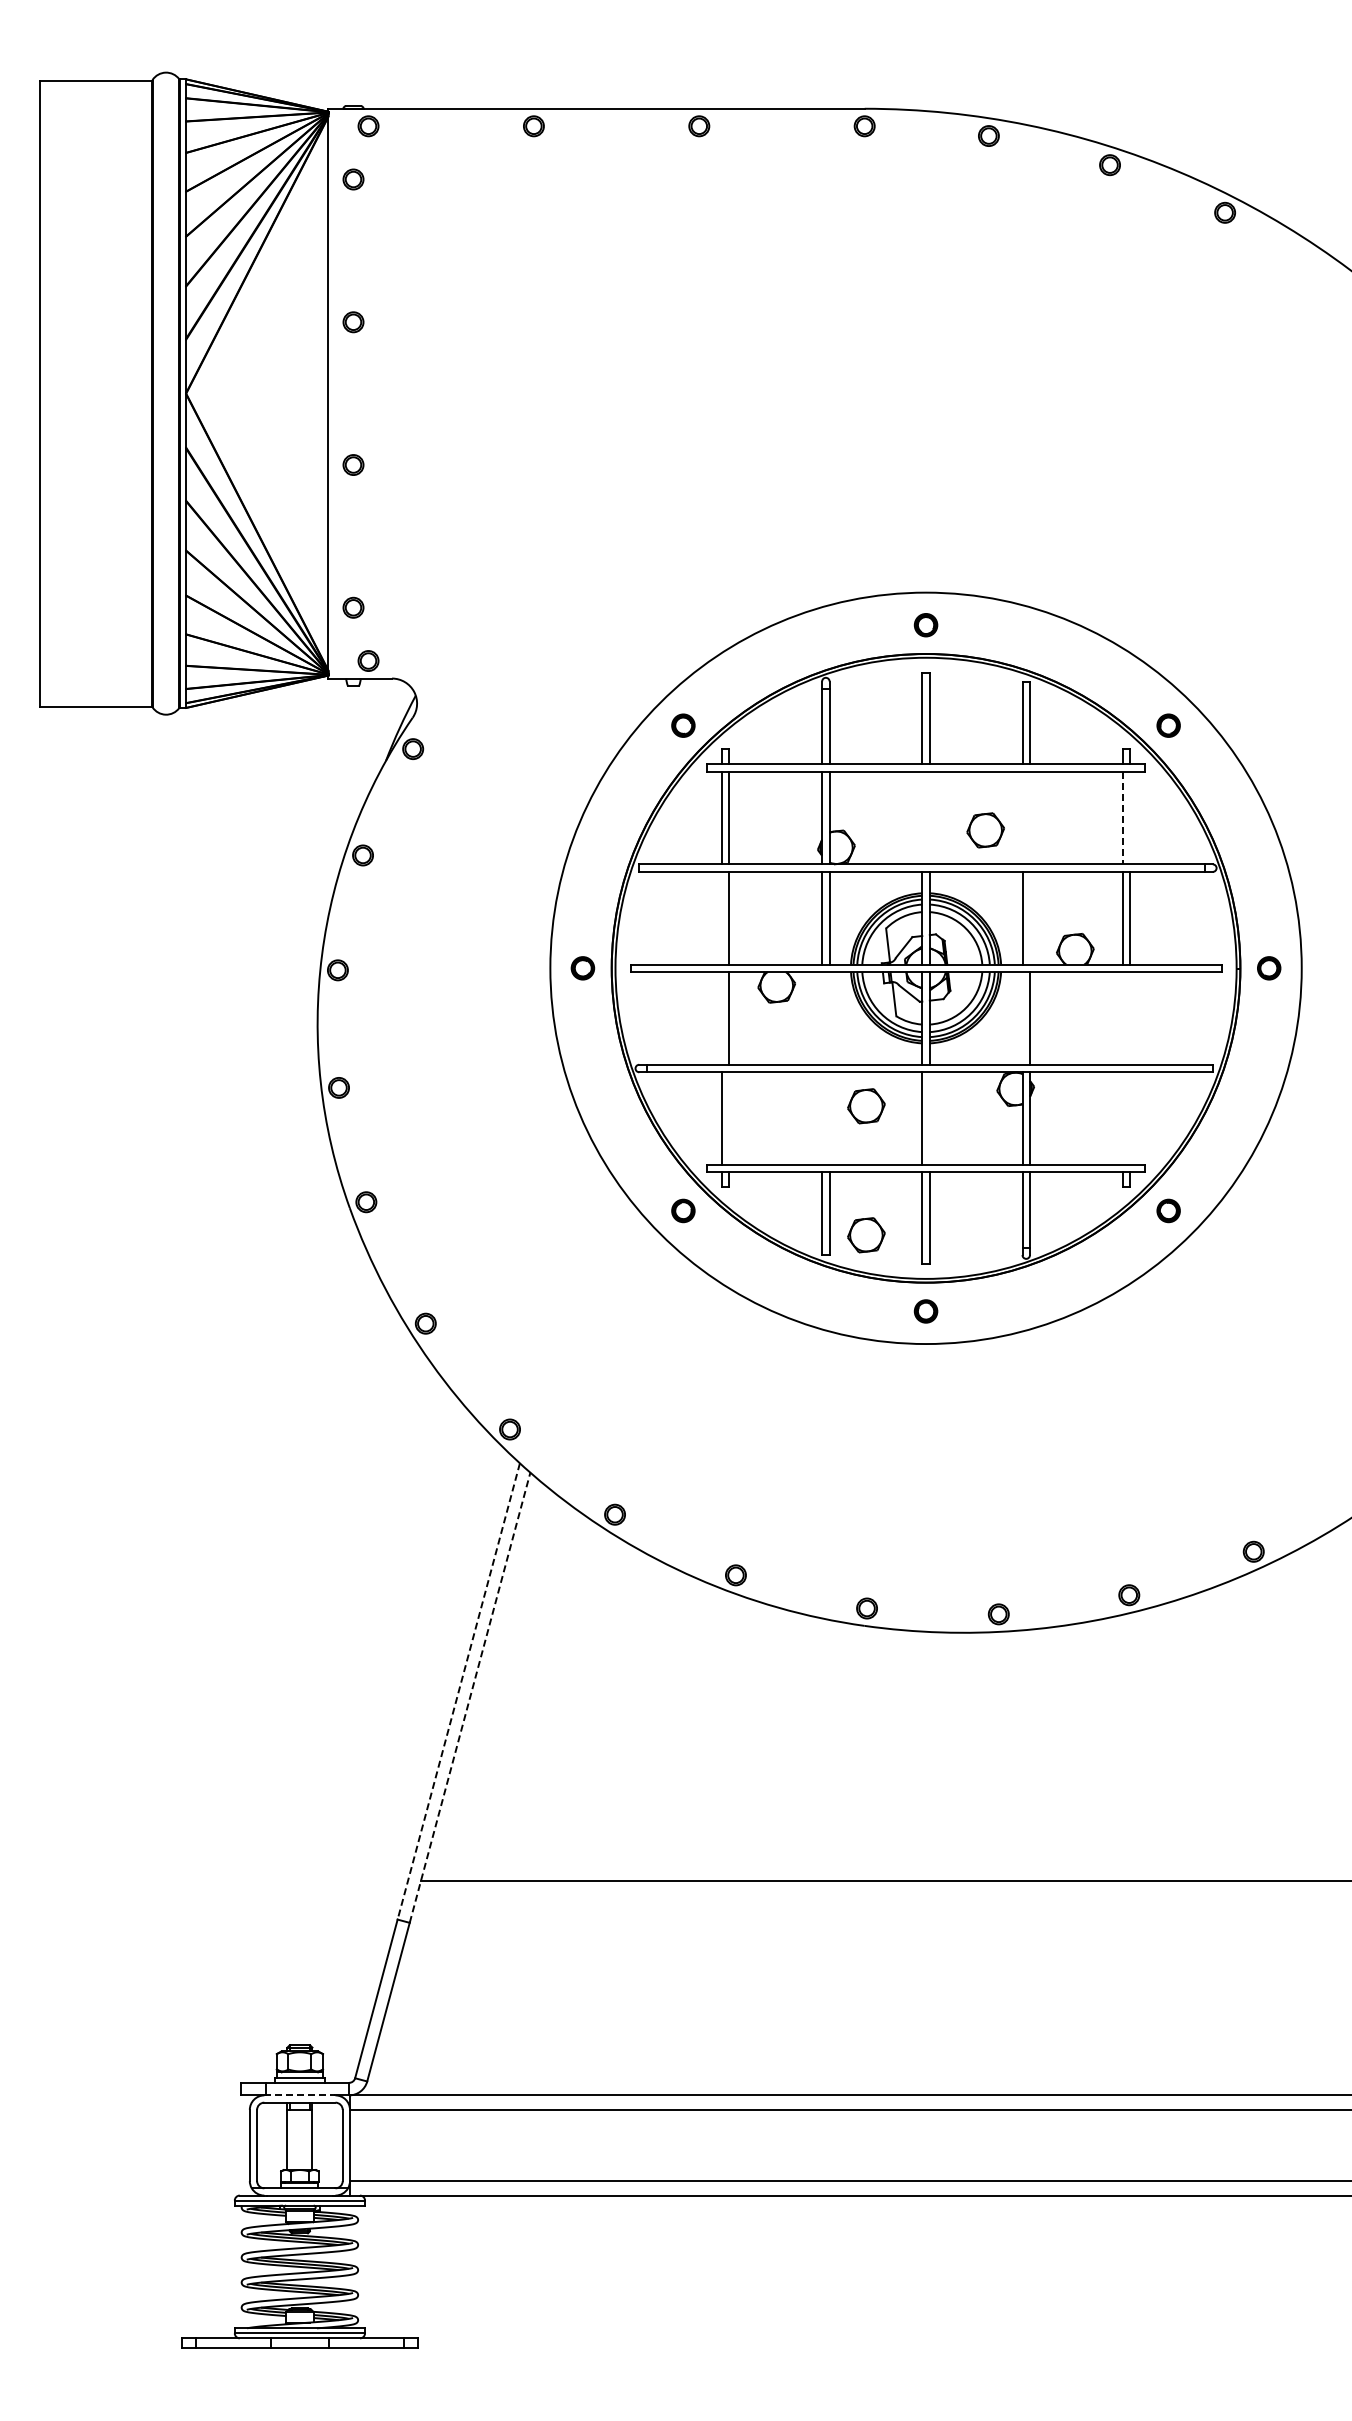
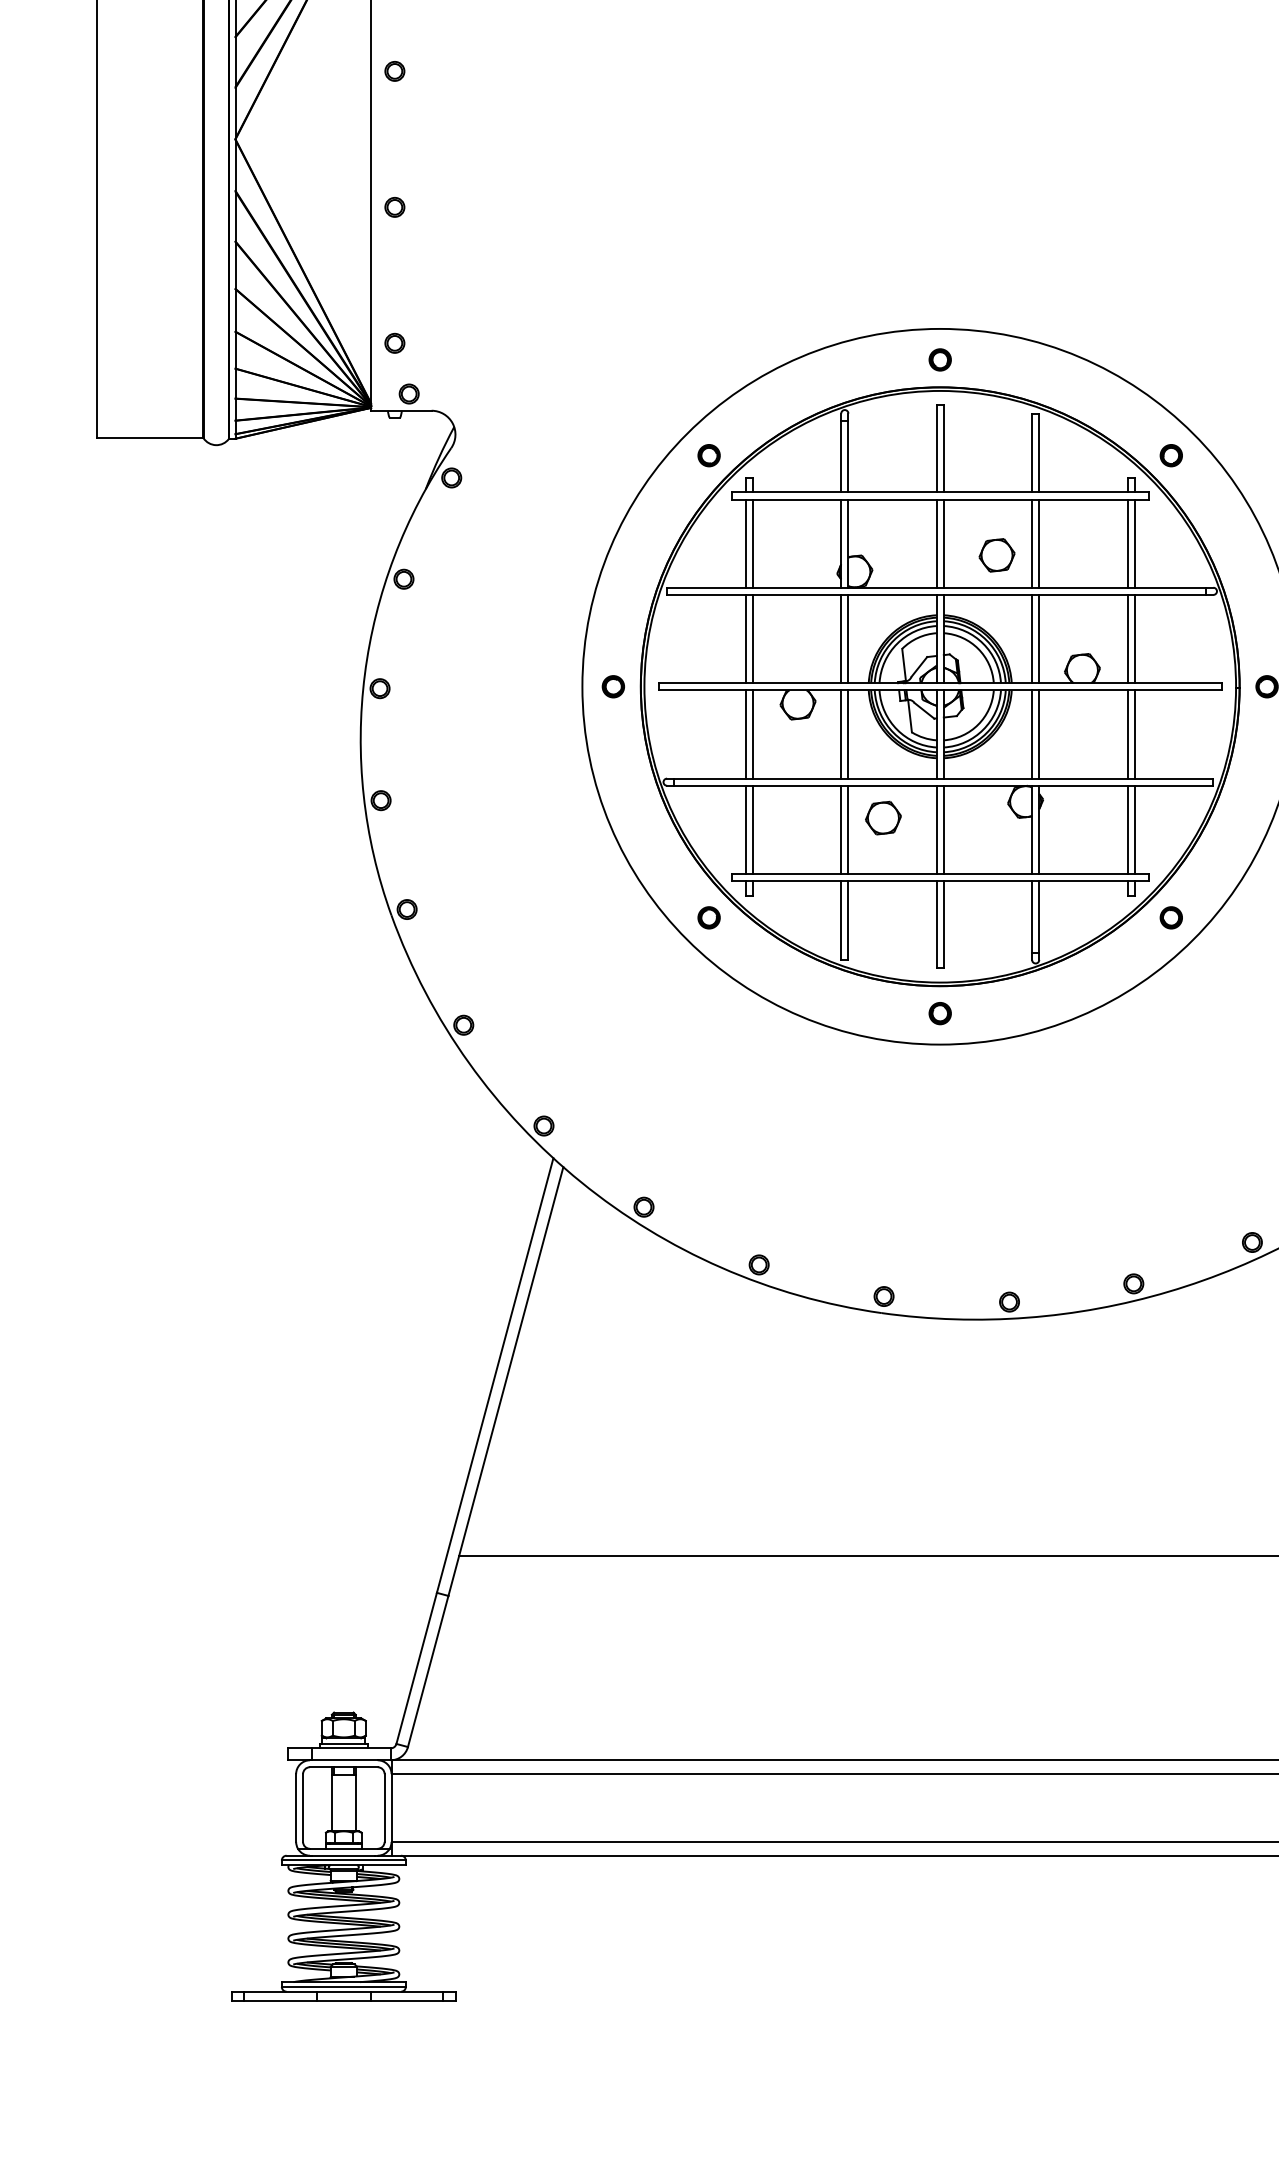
line: (922, 817) -> (936, 543), added
line: (929, 817) -> (943, 543), added
line: (1022, 817) -> (1032, 543), added
line: (1030, 817) -> (1039, 543), added
line: (1130, 817) -> (1134, 543), added
line: (1122, 818) -> (1127, 544), dashed -> solid
line: (721, 917) -> (745, 638), added
line: (1030, 917) -> (1039, 638), added
line: (721, 1018) -> (745, 734), added
line: (822, 1018) -> (841, 734), added
line: (829, 1018) -> (848, 734), added
line: (1022, 1018) -> (1032, 734), added
line: (1122, 1018) -> (1127, 734), added
line: (1130, 1018) -> (1134, 734), added
line: (729, 1118) -> (753, 829), added
line: (822, 1118) -> (841, 829), added
line: (829, 1118) -> (848, 829), added
line: (929, 1118) -> (943, 829), added
line: (1122, 1118) -> (1127, 829), added
line: (1130, 1118) -> (1134, 829), added
part: (866, 1235) -> (883, 941), removed
line: (458, 1691) -> (494, 1375), dashed -> solid
line: (470, 1697) -> (506, 1381), dashed -> solid
line: (299, 2095) -> (343, 1760), dashed -> solid

